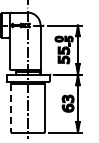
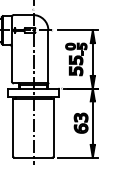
line: (11, 108) -> (13, 128), dashed -> solid

